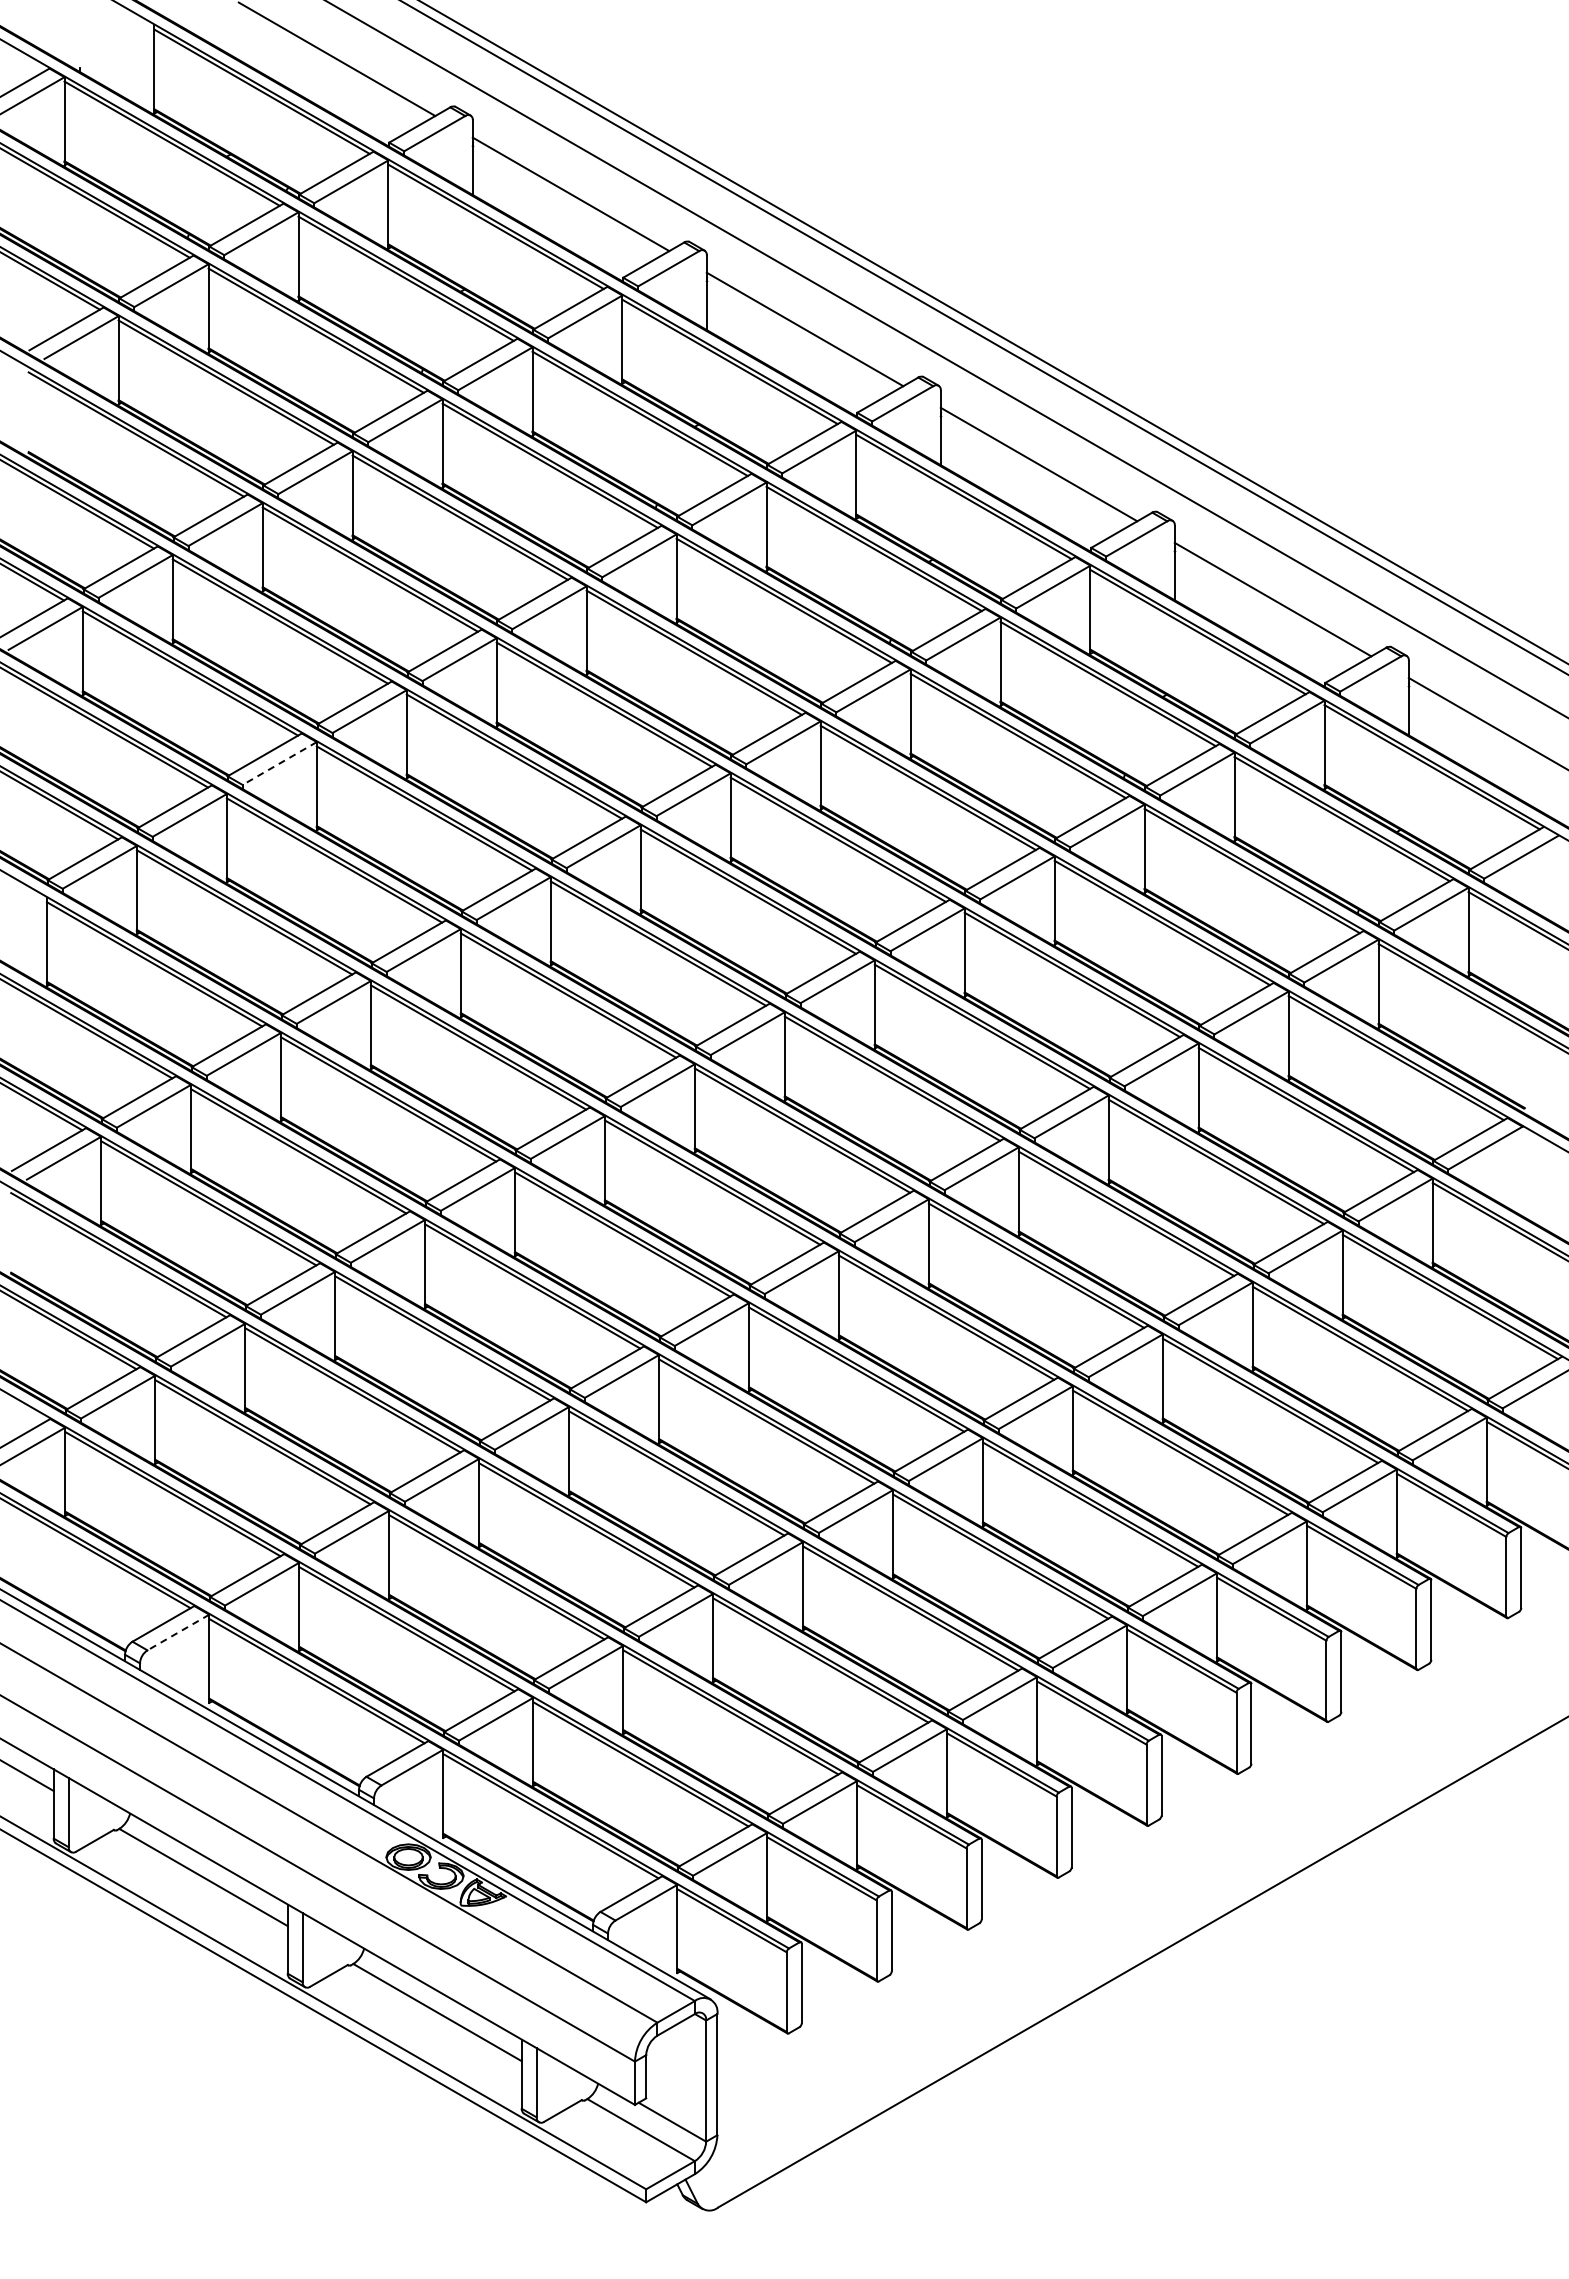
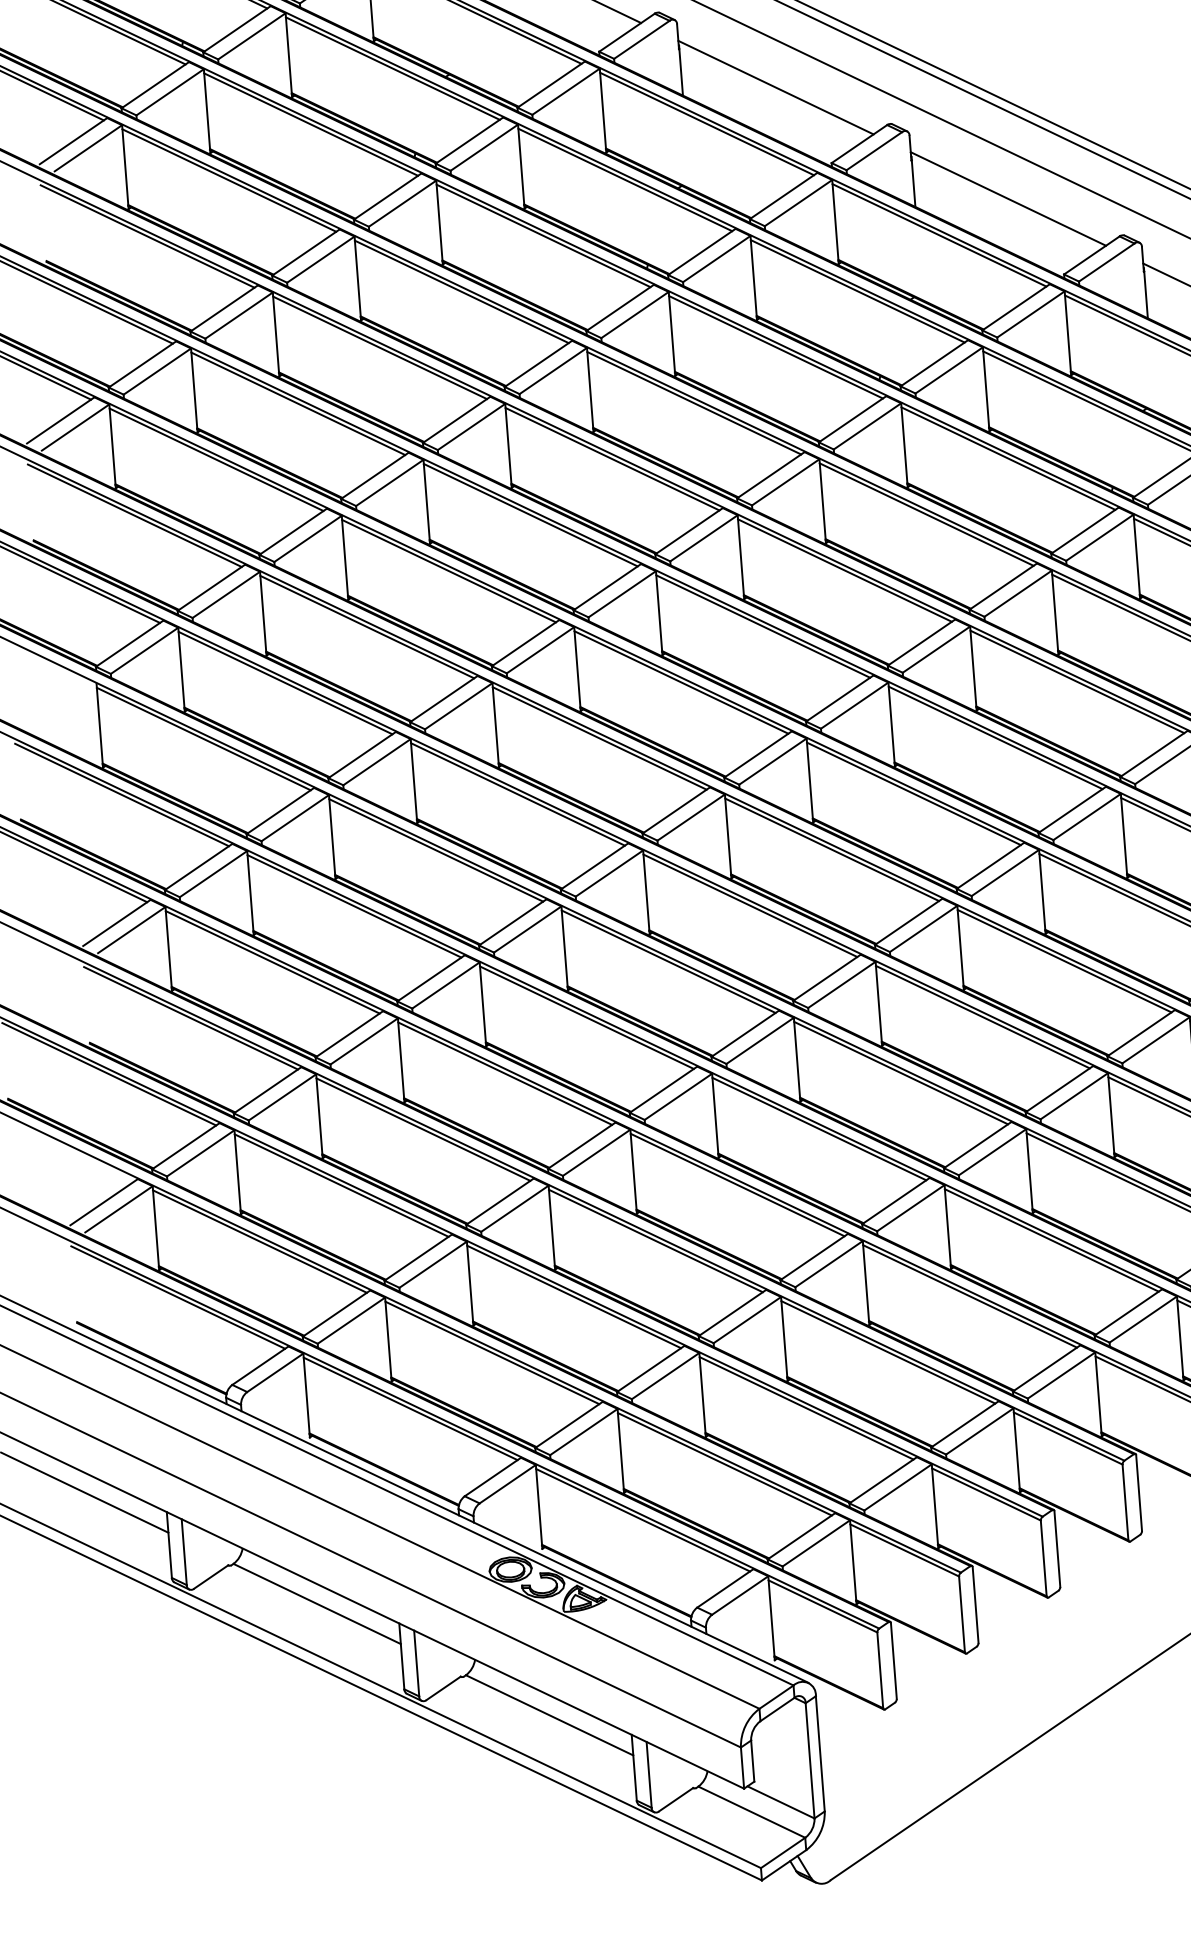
line: (279, 763) -> (307, 538), dashed -> solid
line: (178, 1632) -> (275, 1372), dashed -> solid

